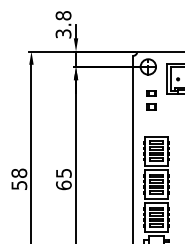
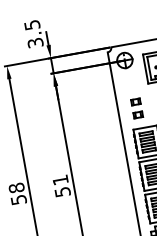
text: (63, 15) -> (32, 24), 3.8 -> 3.5
part: (151, 100) -> (136, 108), moved
text: (63, 179) -> (61, 186), 65 -> 51

